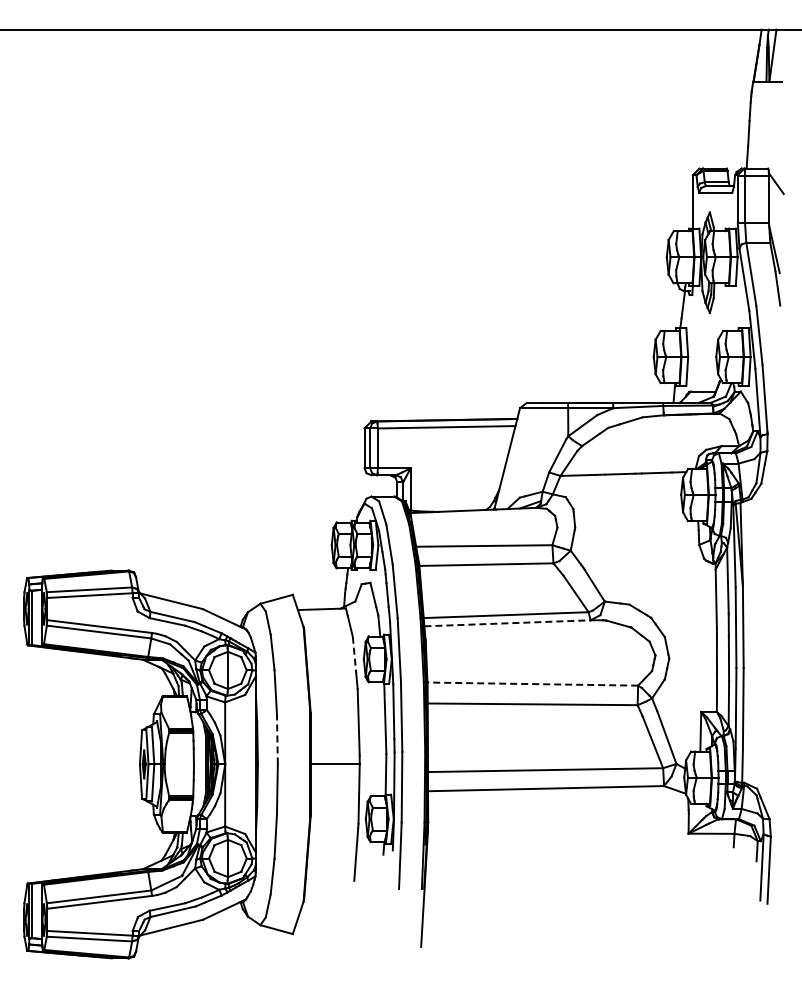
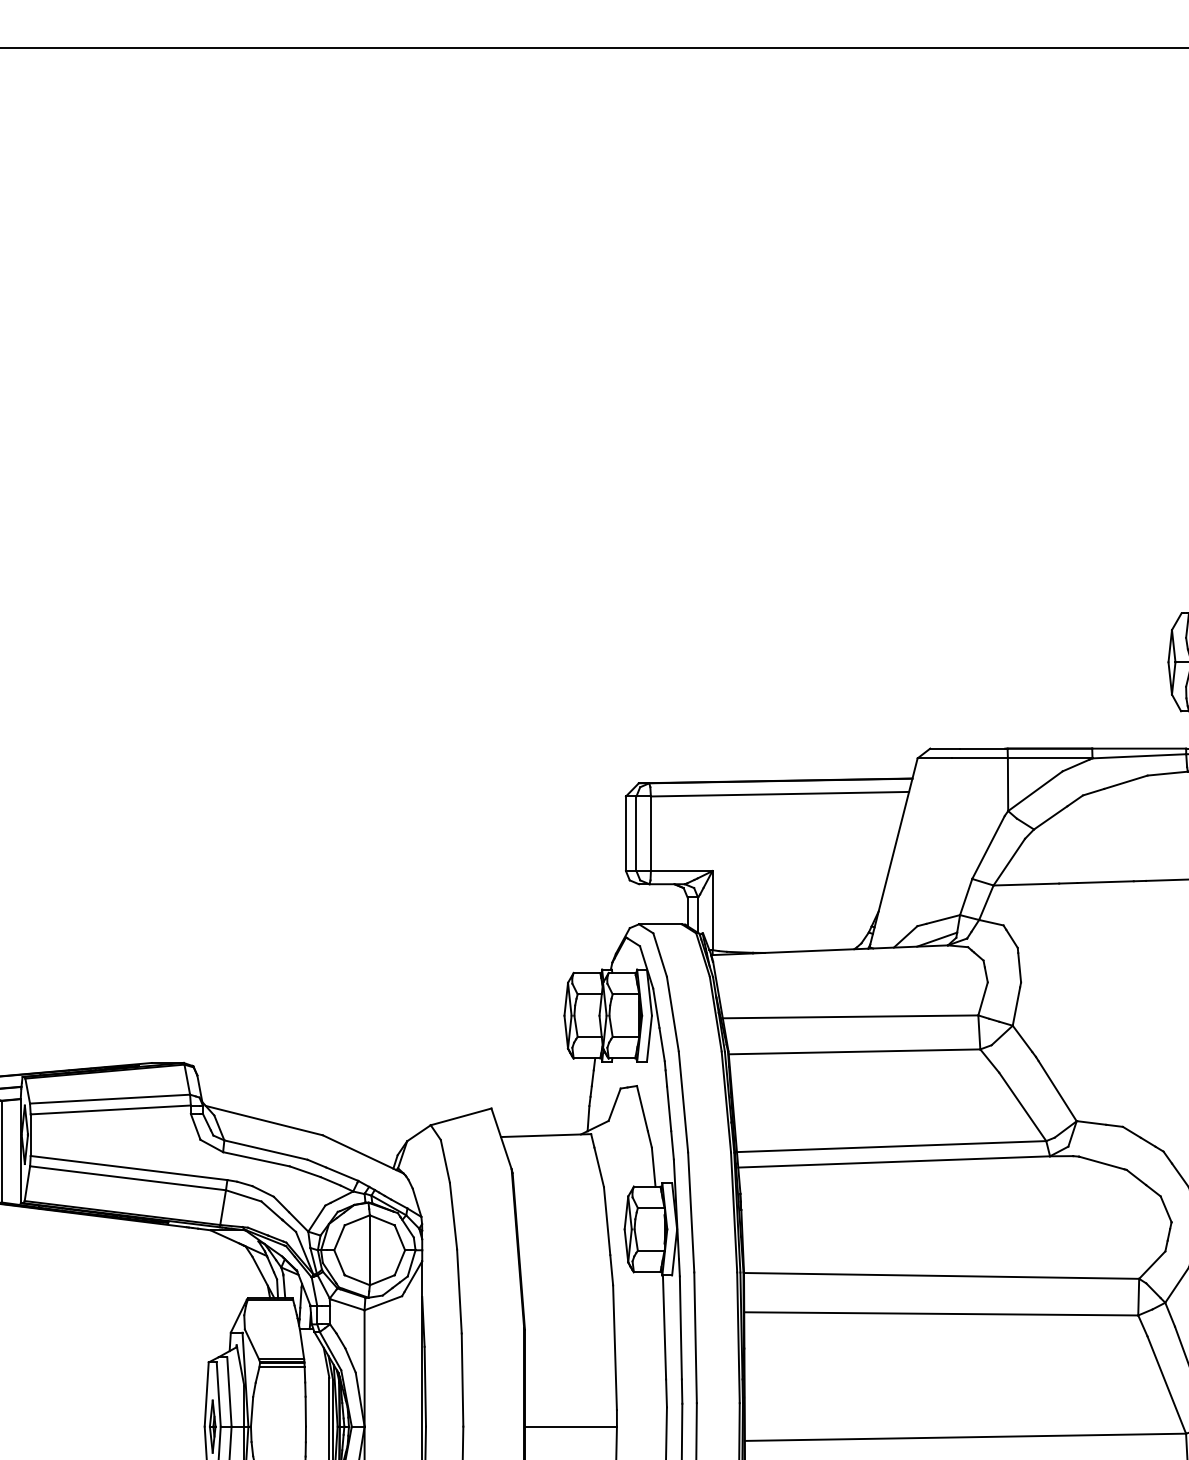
line: (508, 623) -> (895, 1162), dashed -> solid
line: (354, 655) -> (607, 1222), dashed -> solid
line: (532, 684) -> (940, 1276), dashed -> solid
line: (277, 739) -> (462, 1379), dashed -> solid

